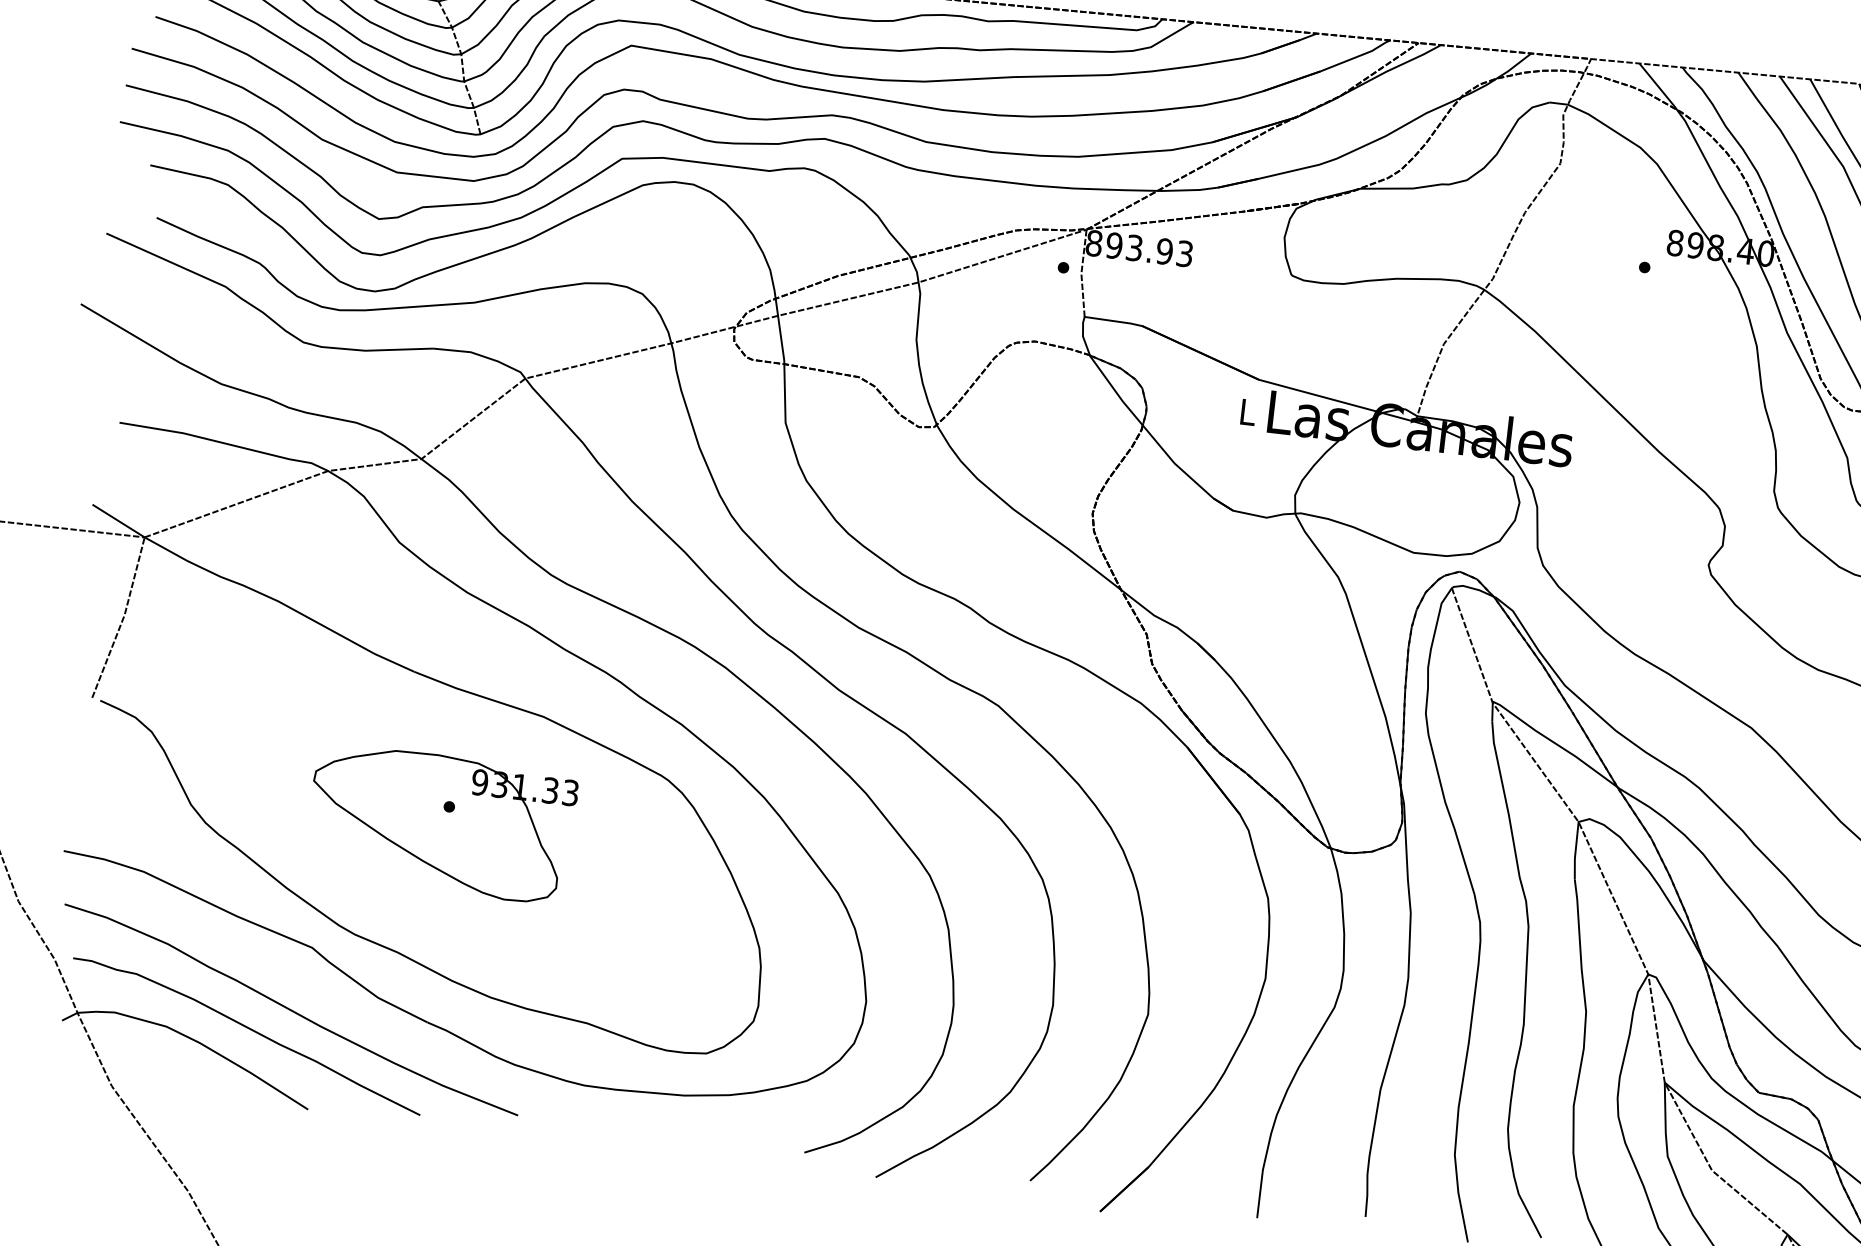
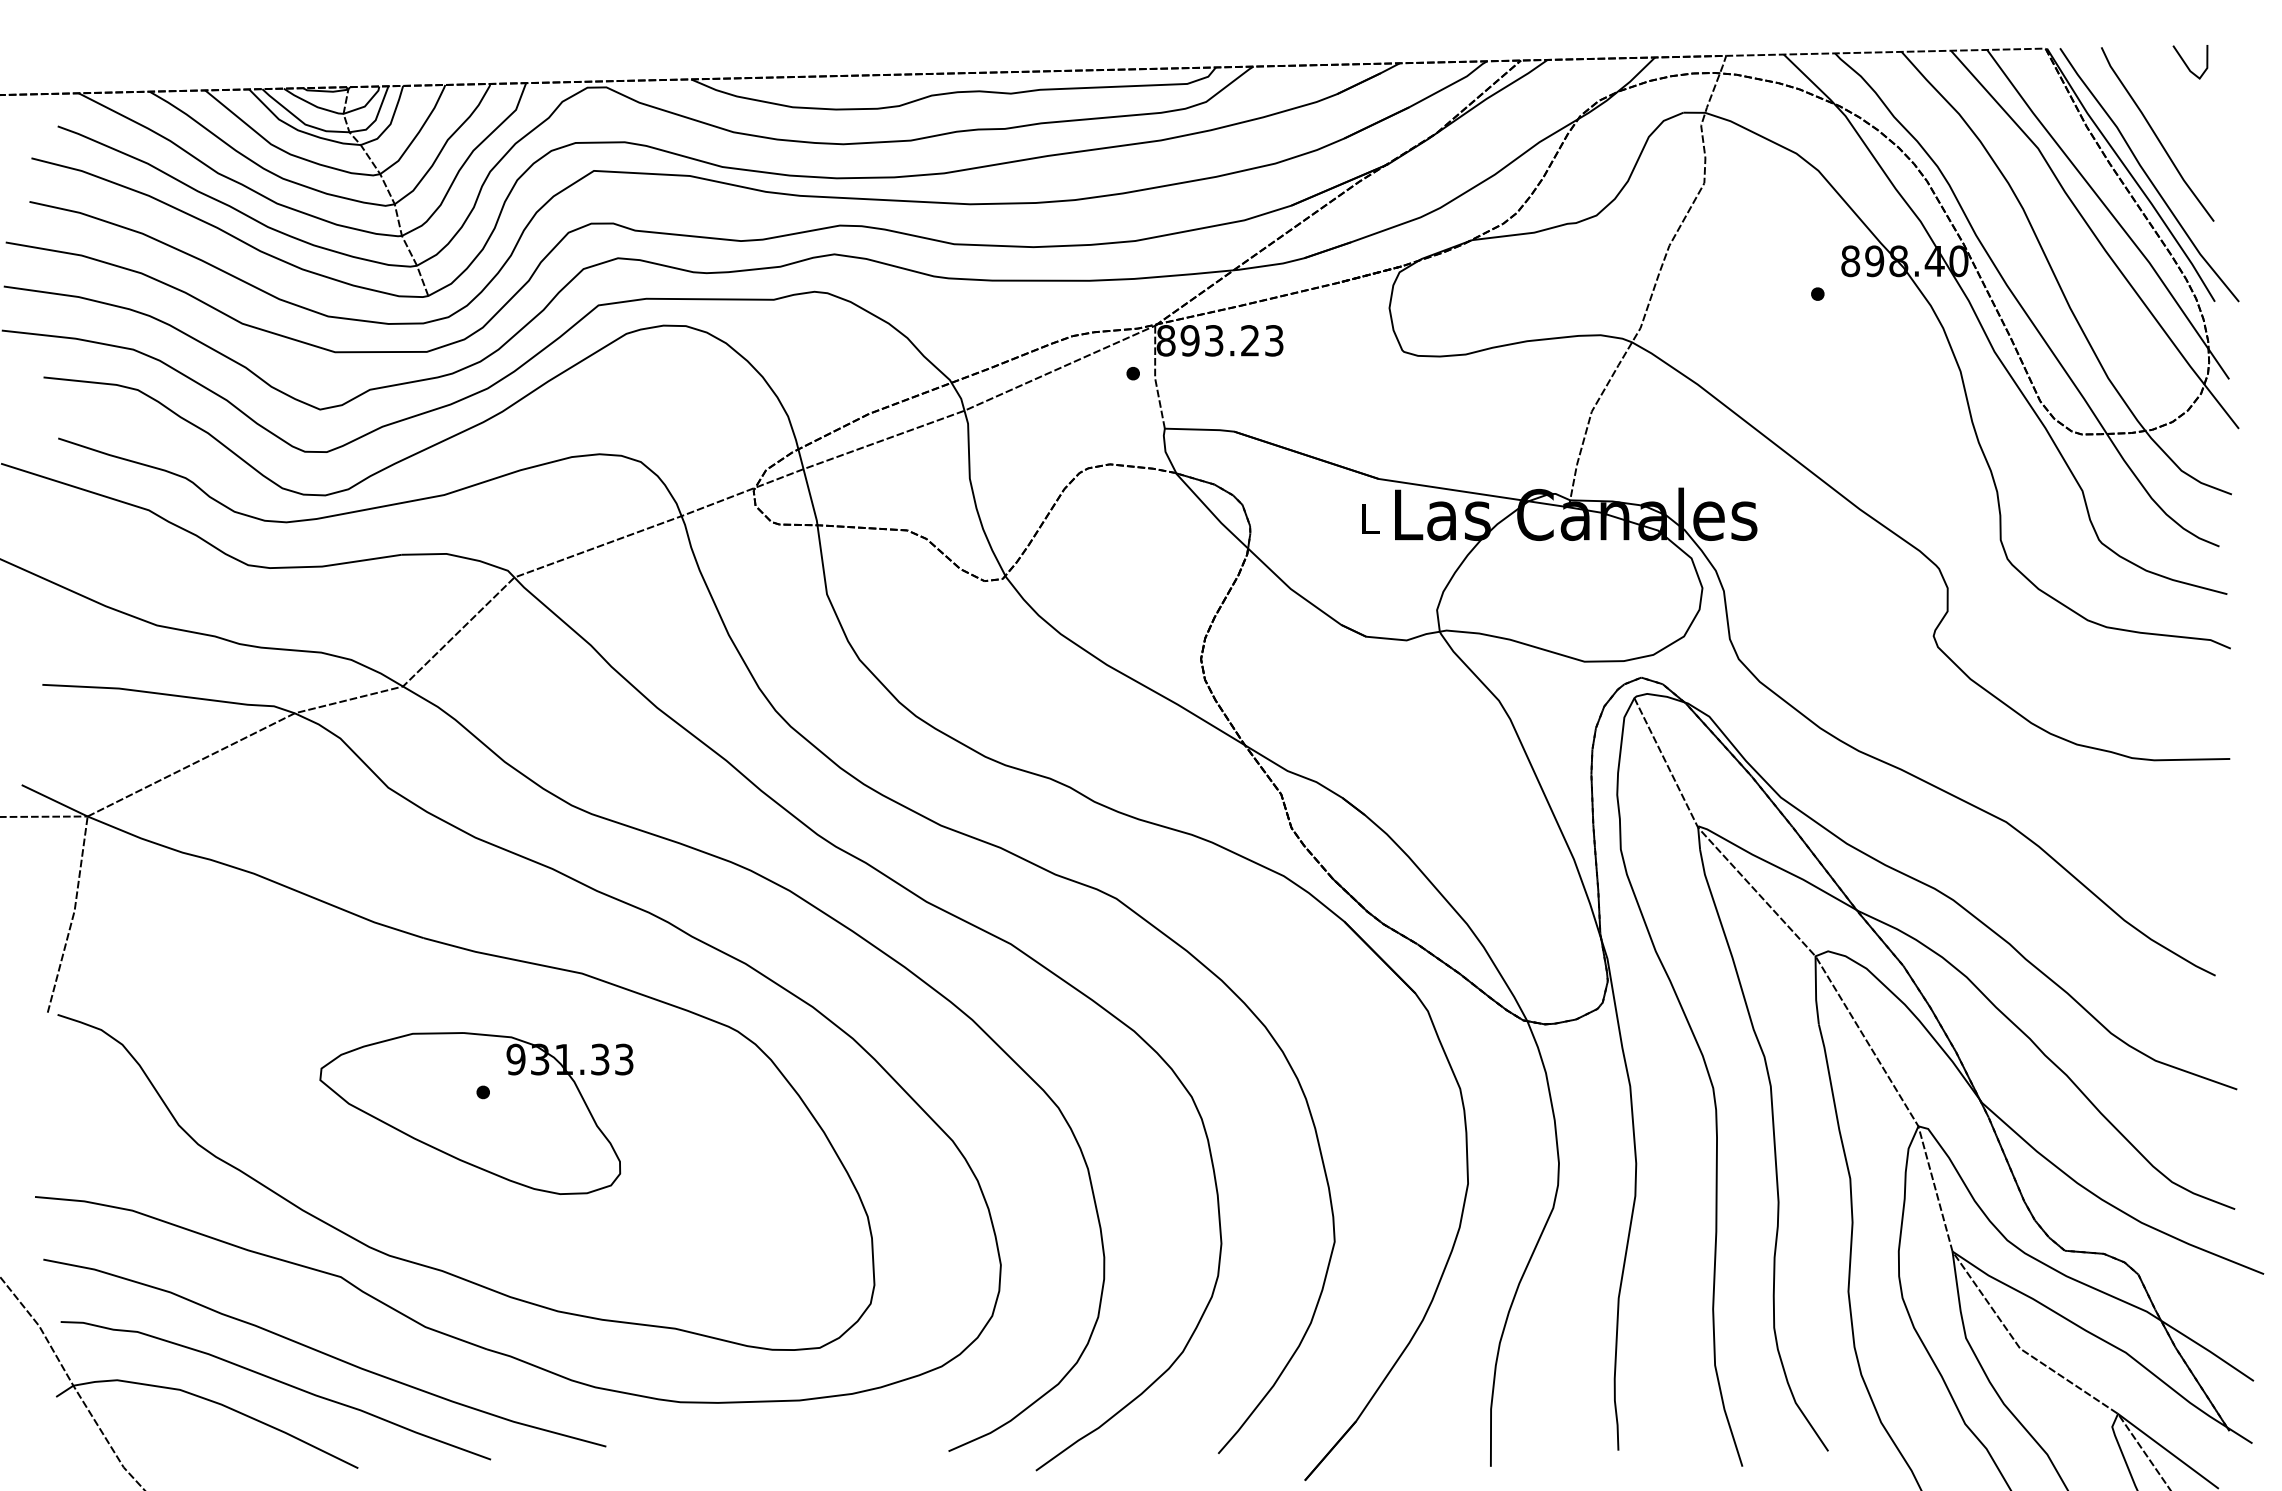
text: (1164, 251) -> (1249, 340), 893.93 -> 893.23

